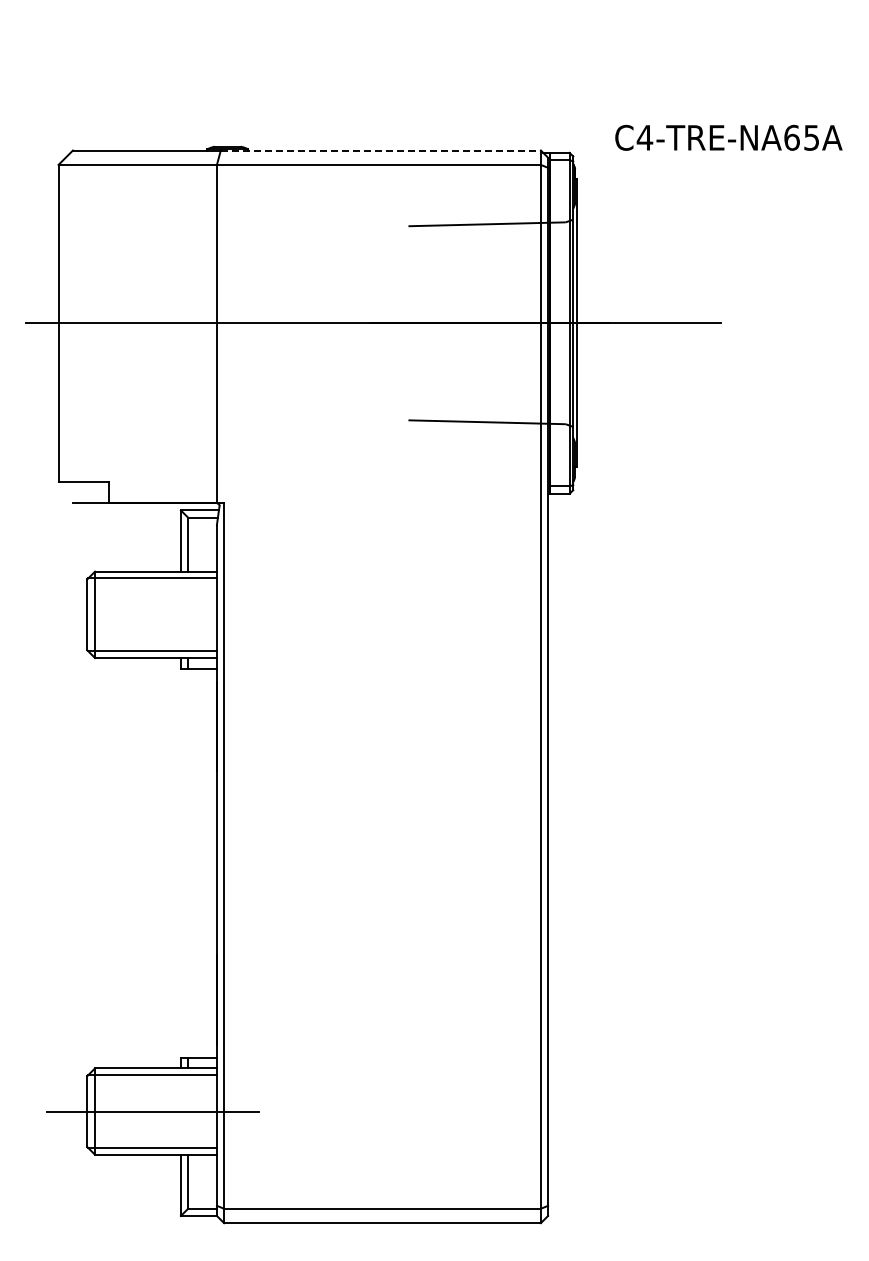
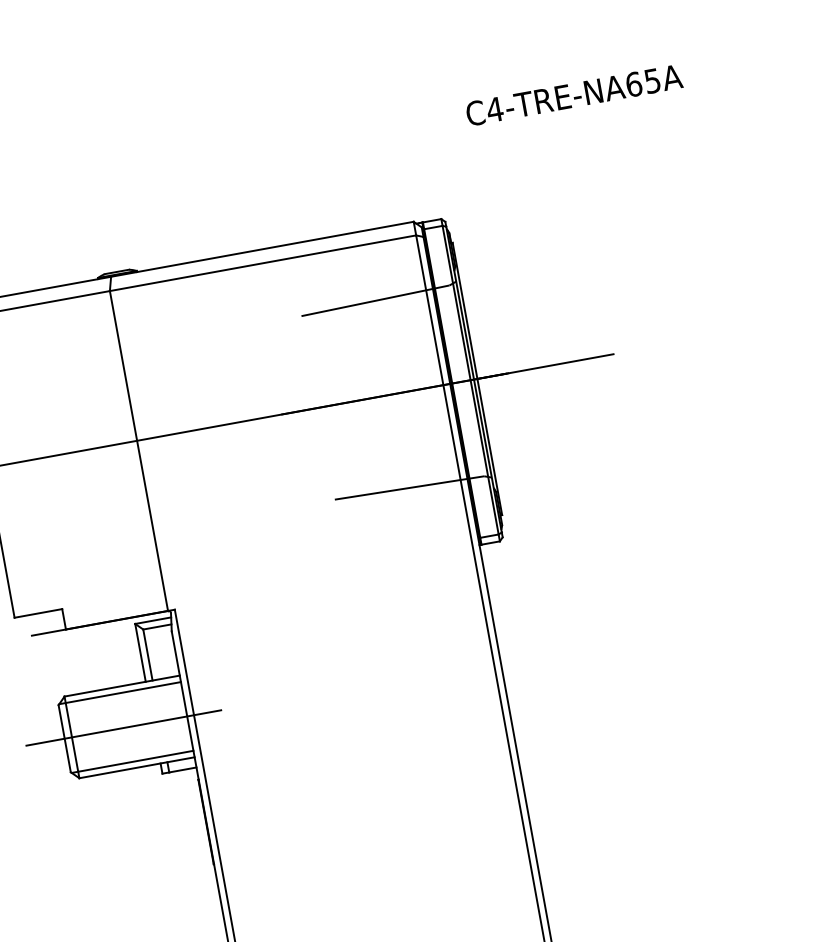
text: (728, 137) -> (573, 95), moved
line: (381, 150) -> (263, 249), dashed -> solid
line: (149, 614) -> (123, 727), added

